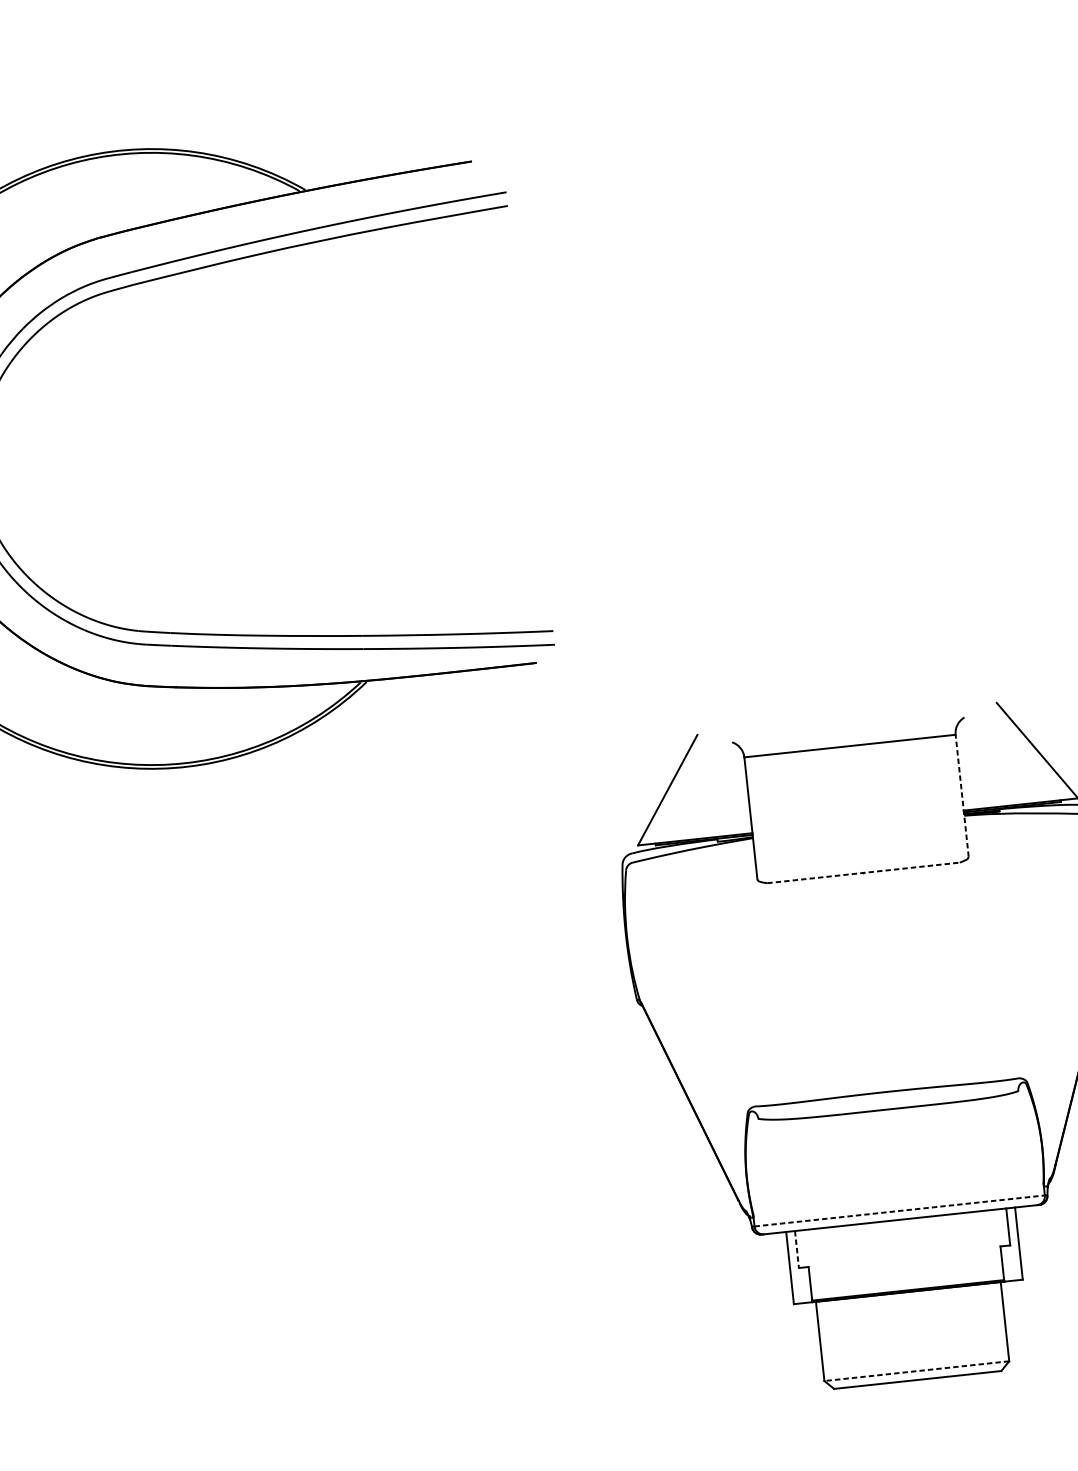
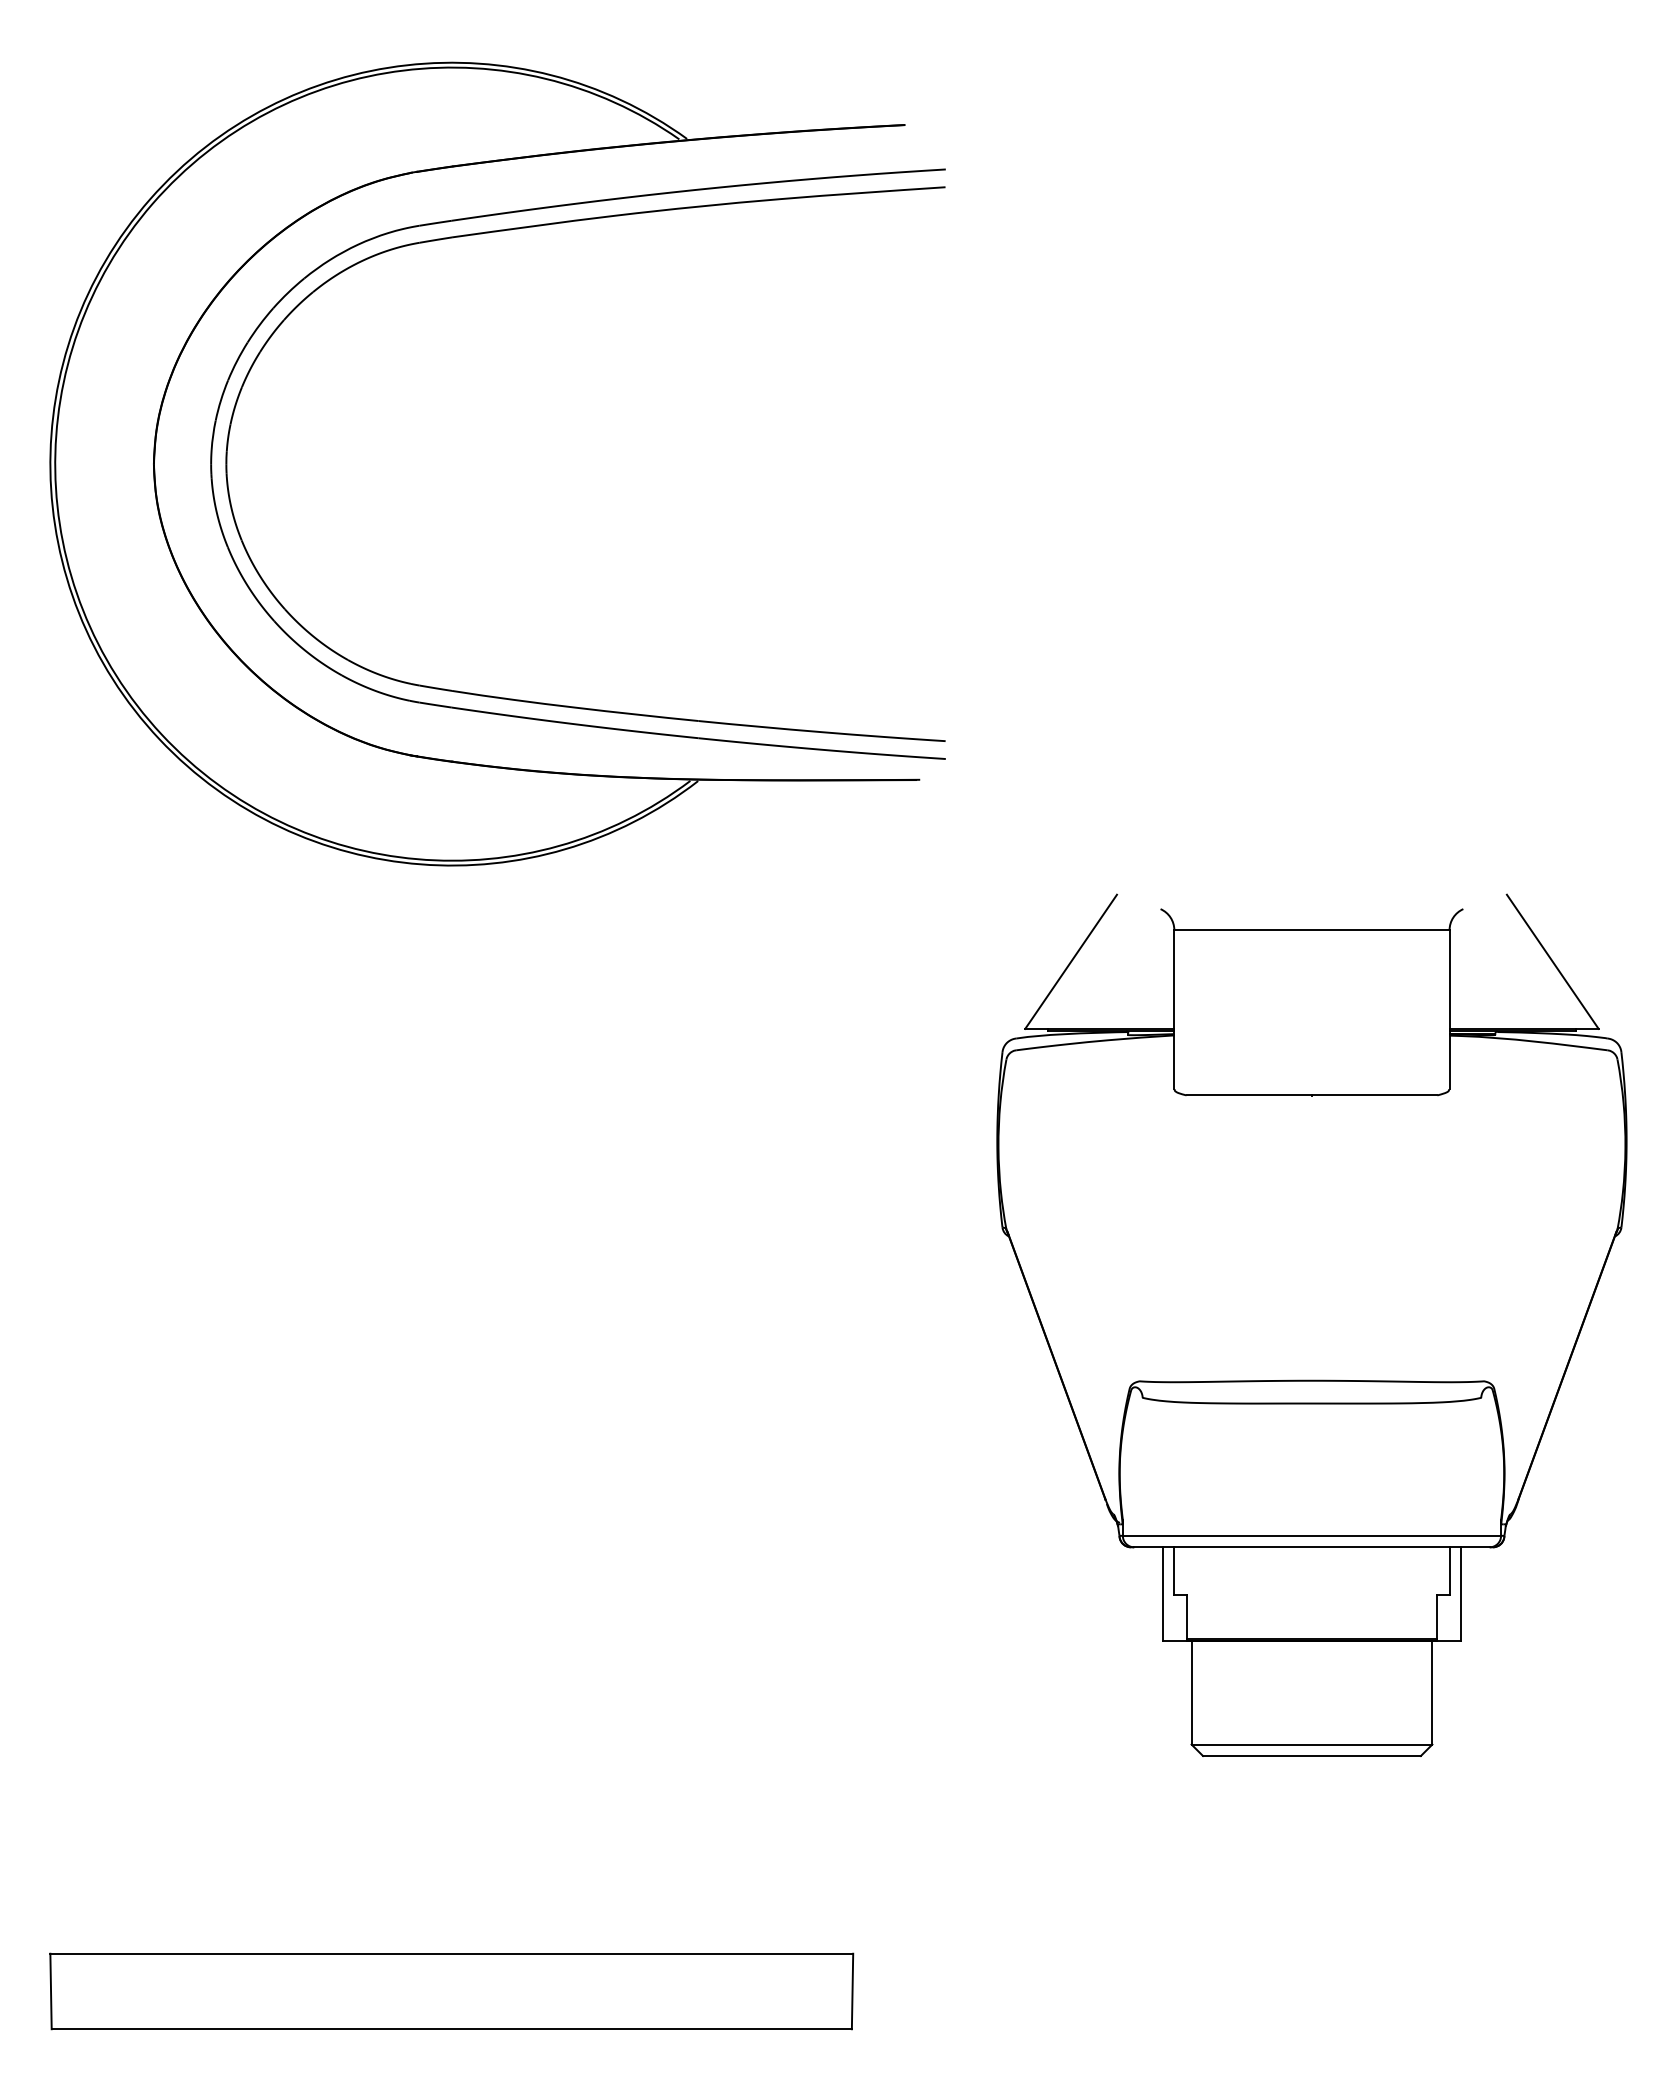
line: (962, 795) -> (1449, 1009), dashed -> solid
line: (863, 872) -> (1312, 1095), dashed -> solid
line: (900, 1210) -> (1312, 1535), dashed -> solid
line: (797, 1249) -> (1174, 1571), dashed -> solid
line: (916, 1371) -> (1311, 1744), dashed -> solid

